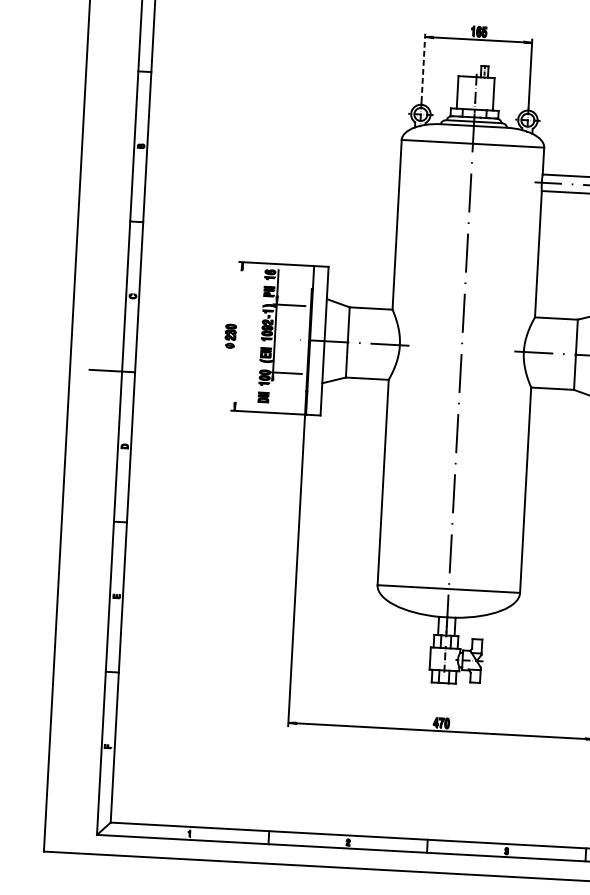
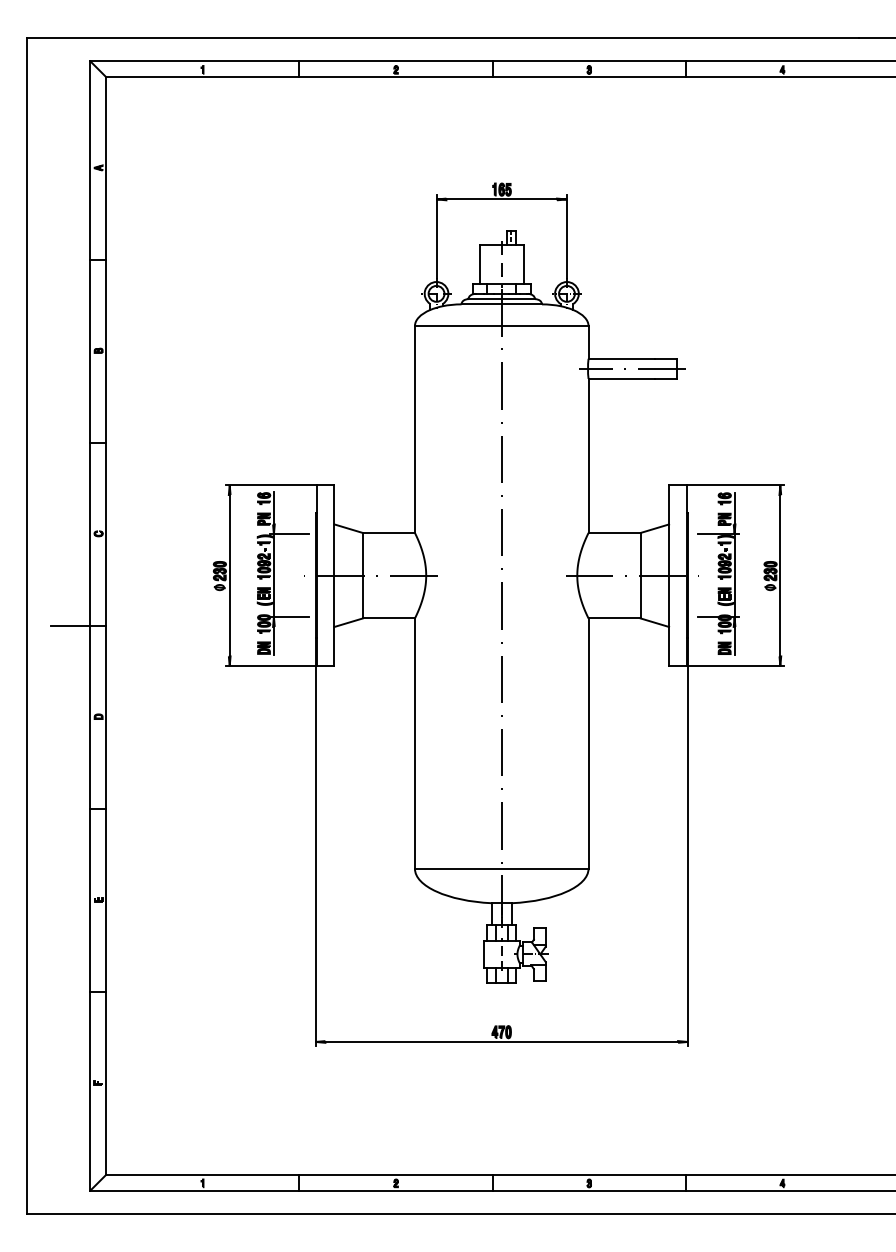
line: (423, 67) -> (436, 236), dashed -> solid
line: (238, 336) -> (229, 575), added
line: (271, 391) -> (273, 640), added

